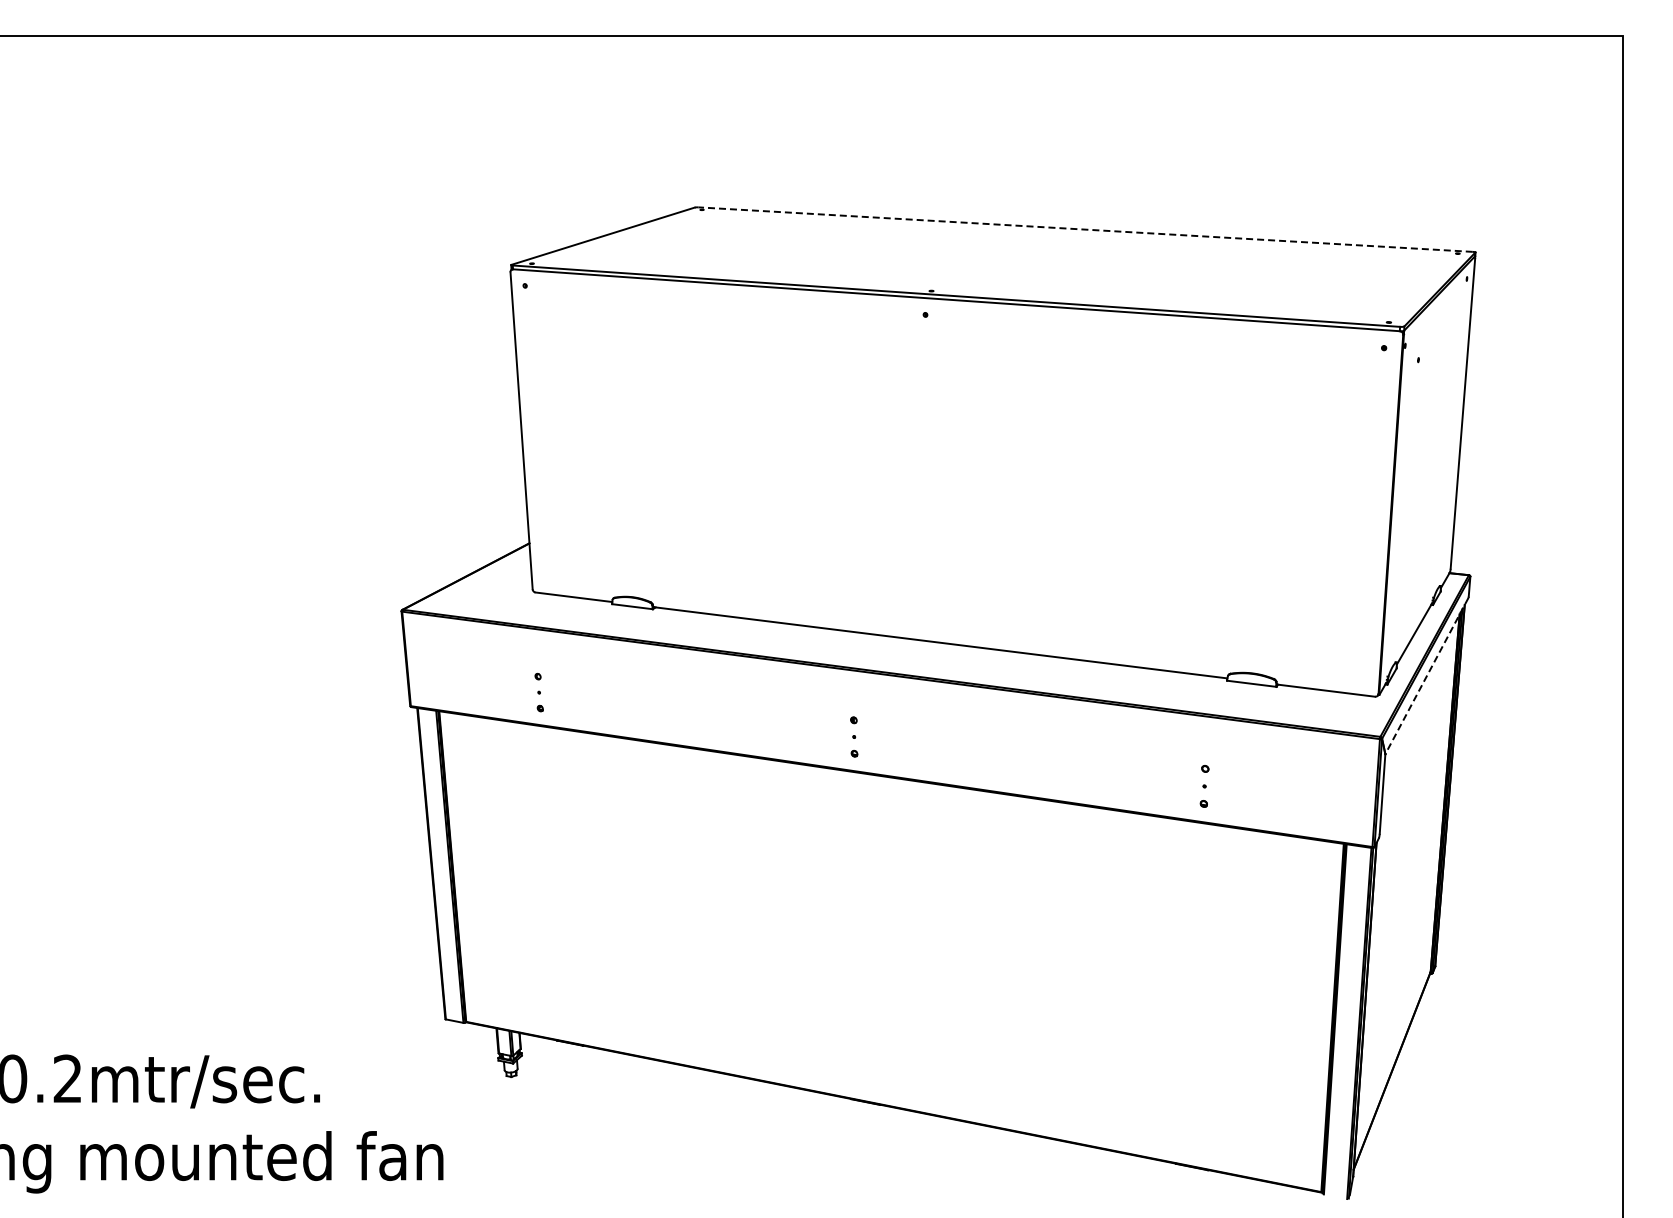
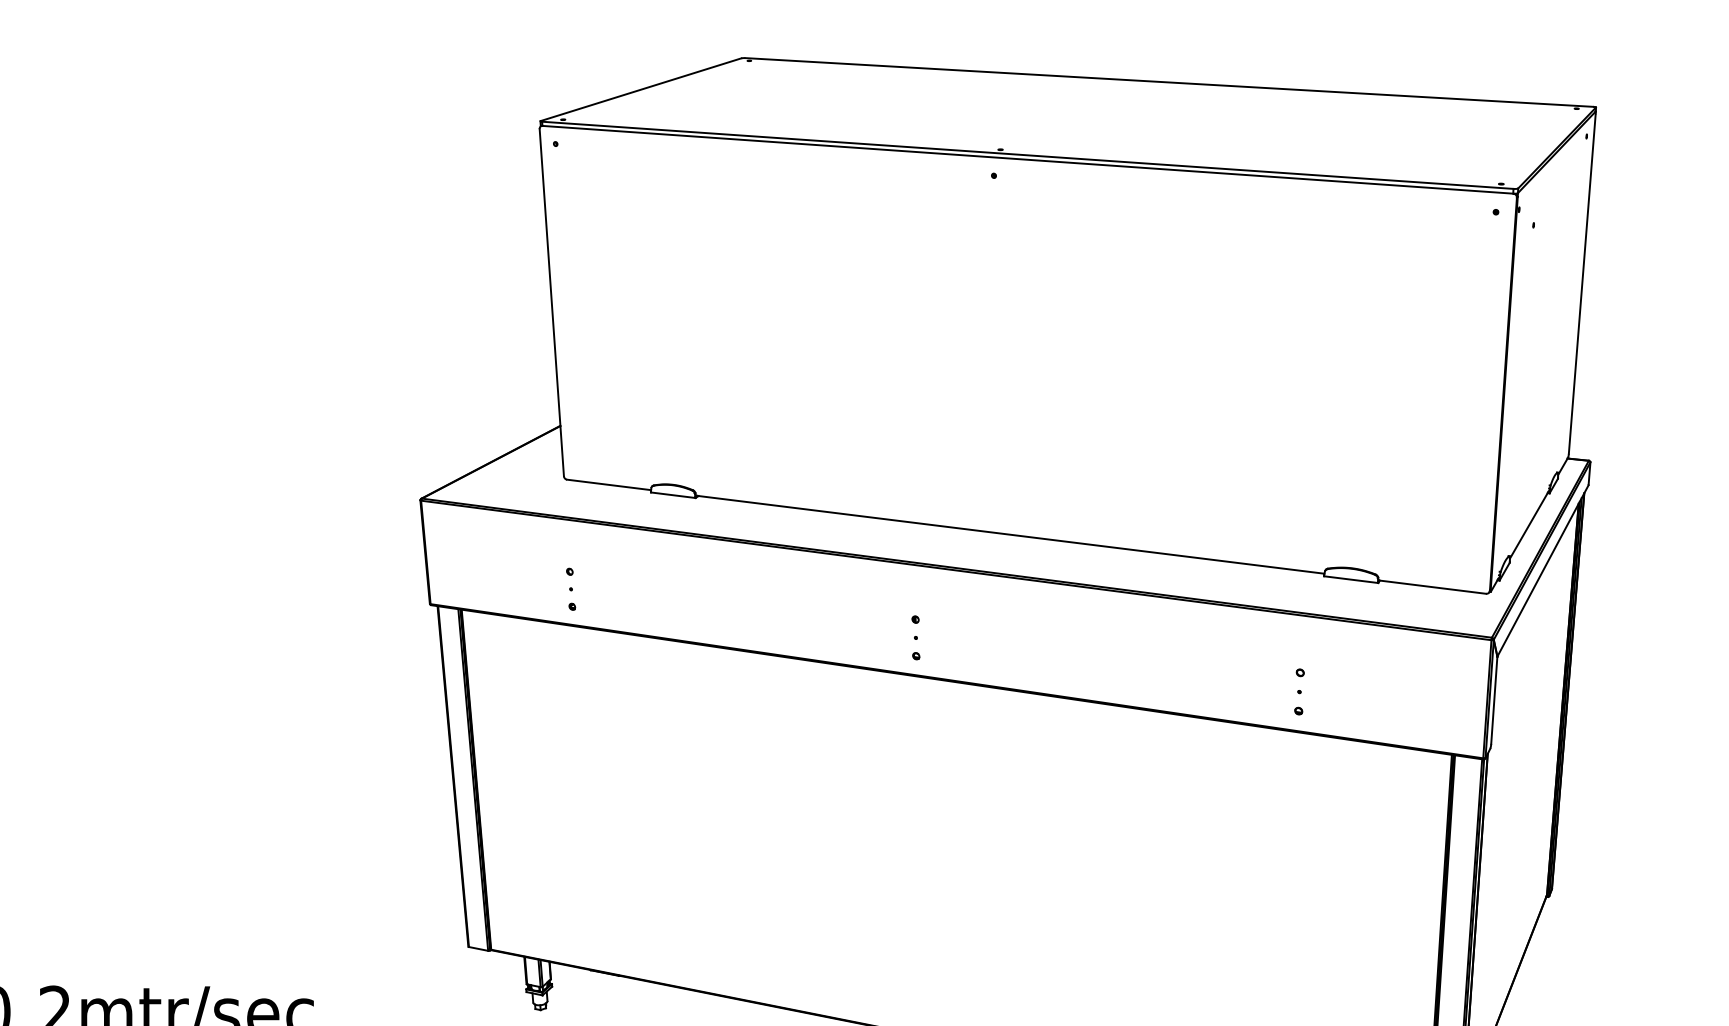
line: (1085, 229) -> (1169, 82), dashed -> solid
line: (1426, 675) -> (1542, 570), dashed -> solid

